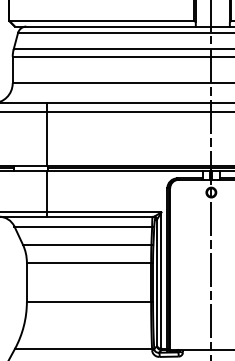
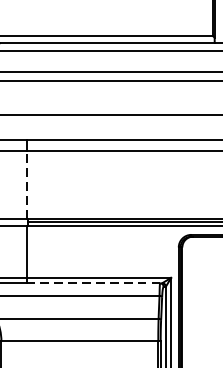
line: (46, 138) -> (26, 184), solid -> dashed
line: (100, 216) -> (94, 283), solid -> dashed

